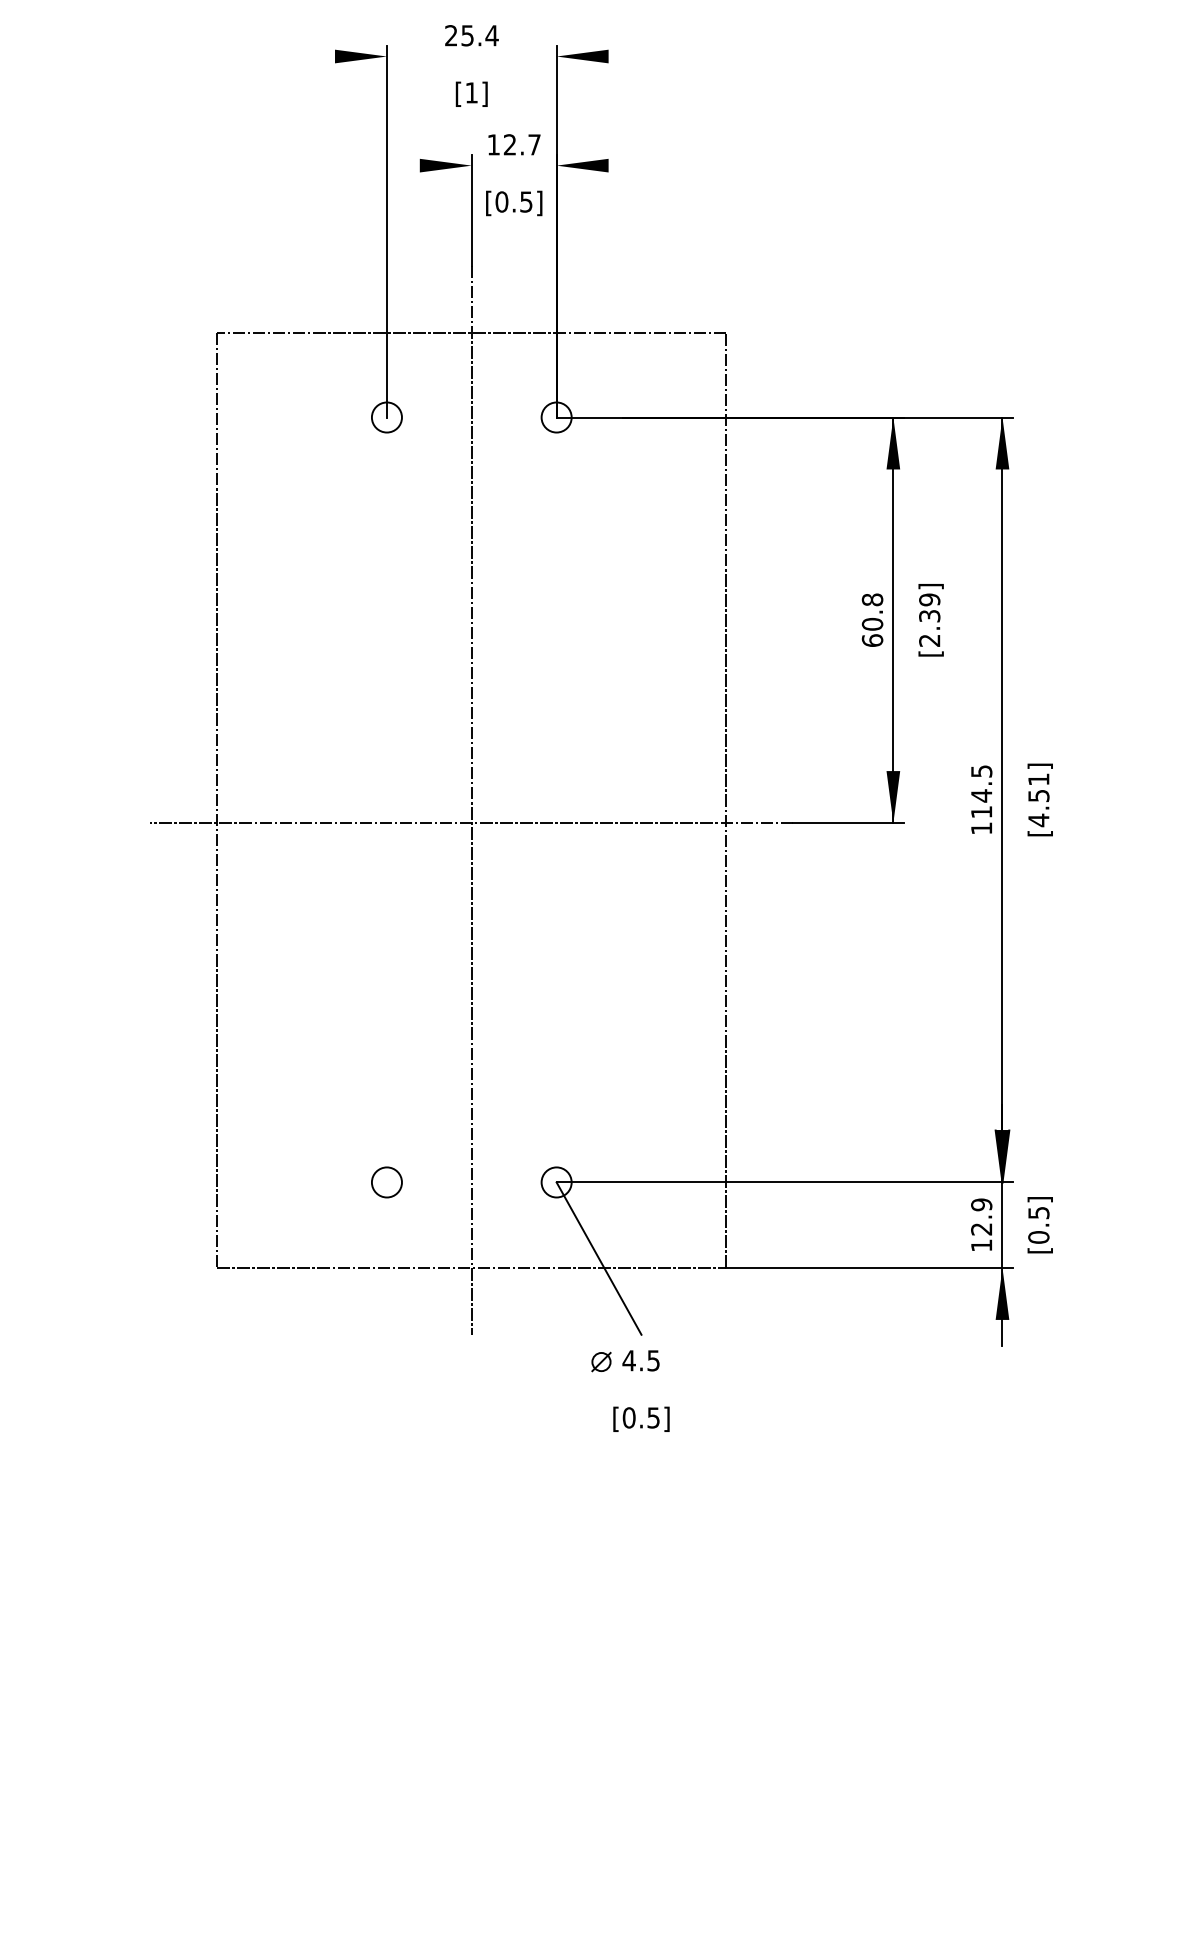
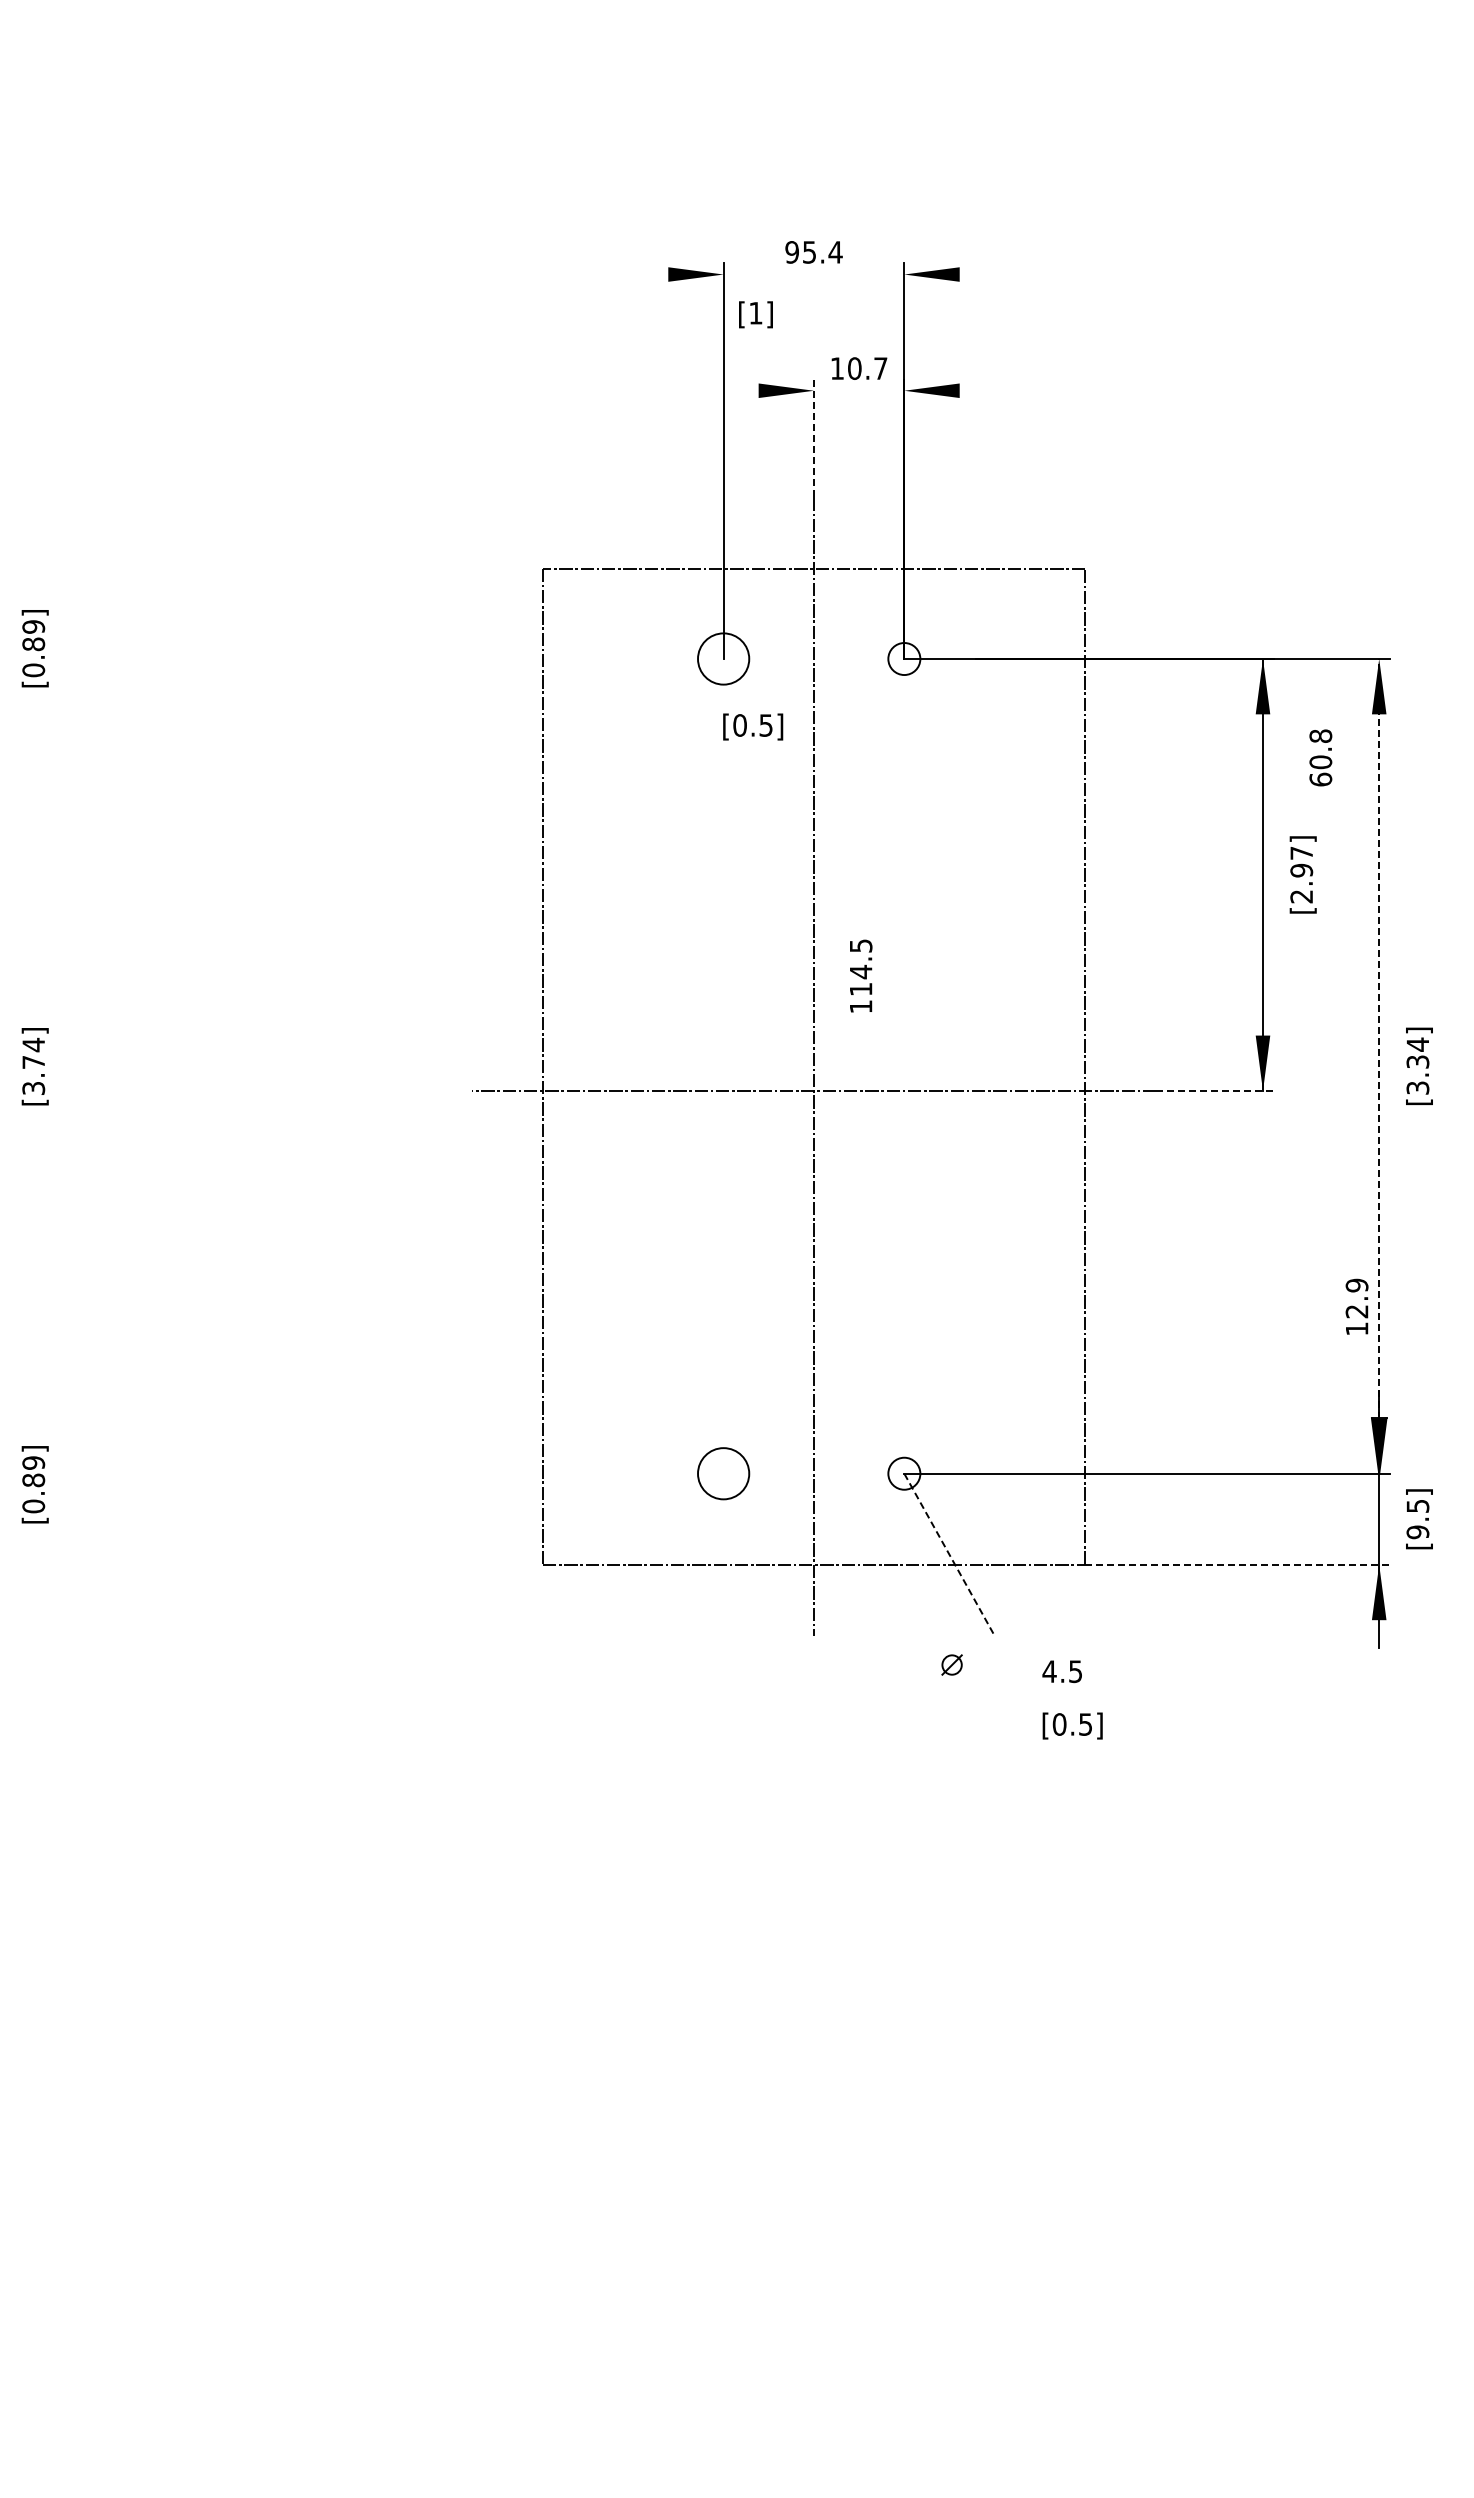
text: (450, 35) -> (791, 252), 25.4 -> 95.4
text: (471, 94) -> (755, 314), moved
text: (509, 144) -> (854, 368), 12.7 -> 10.7
text: (514, 202) -> (753, 726), moved
line: (472, 210) -> (814, 438), solid -> dashed
circle: (386, 417) -> (723, 659), size x1.6
text: (929, 607) -> (1301, 861), [2.39] -> [2.97]
text: (872, 619) -> (1320, 757), moved
text: (982, 799) -> (861, 975), moved
line: (1002, 799) -> (1379, 1065), solid -> dashed
text: (1038, 800) -> (1417, 1066), [4.51] -> [3.34]
line: (848, 822) -> (1215, 1090), solid -> dashed
circle: (386, 1182) -> (723, 1473), size x1.6
text: (981, 1224) -> (1356, 1306), moved
text: (1038, 1237) -> (1417, 1532), [0.5] -> [9.5]
line: (599, 1258) -> (949, 1554), solid -> dashed
line: (869, 1267) -> (1237, 1564), solid -> dashed
text: (640, 1360) -> (1061, 1671), moved
text: (641, 1418) -> (1072, 1725), moved

